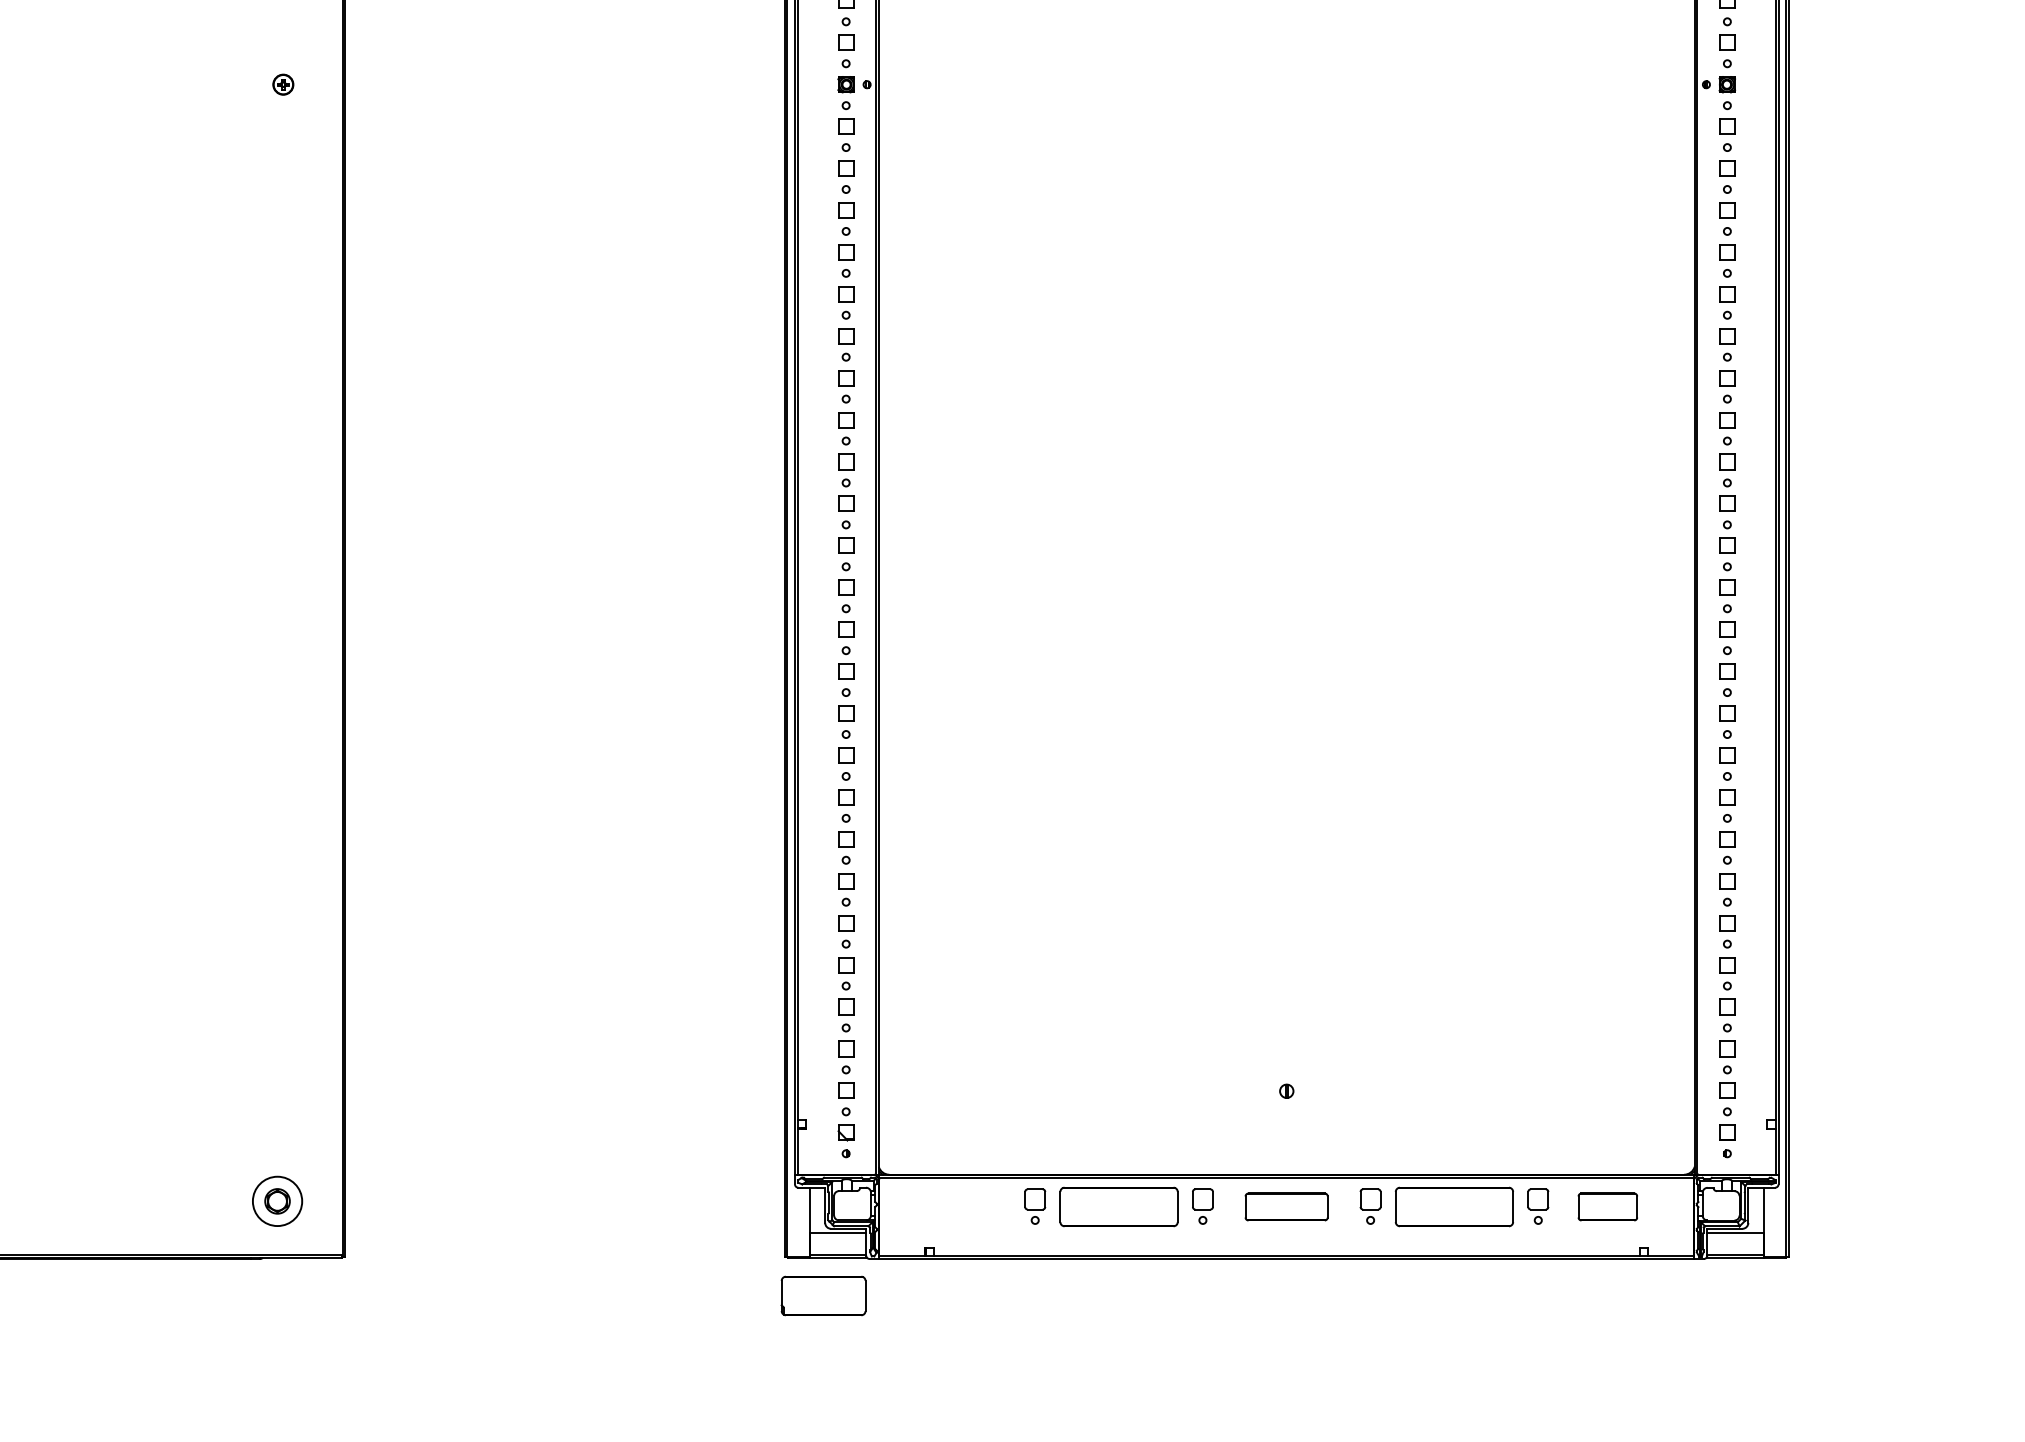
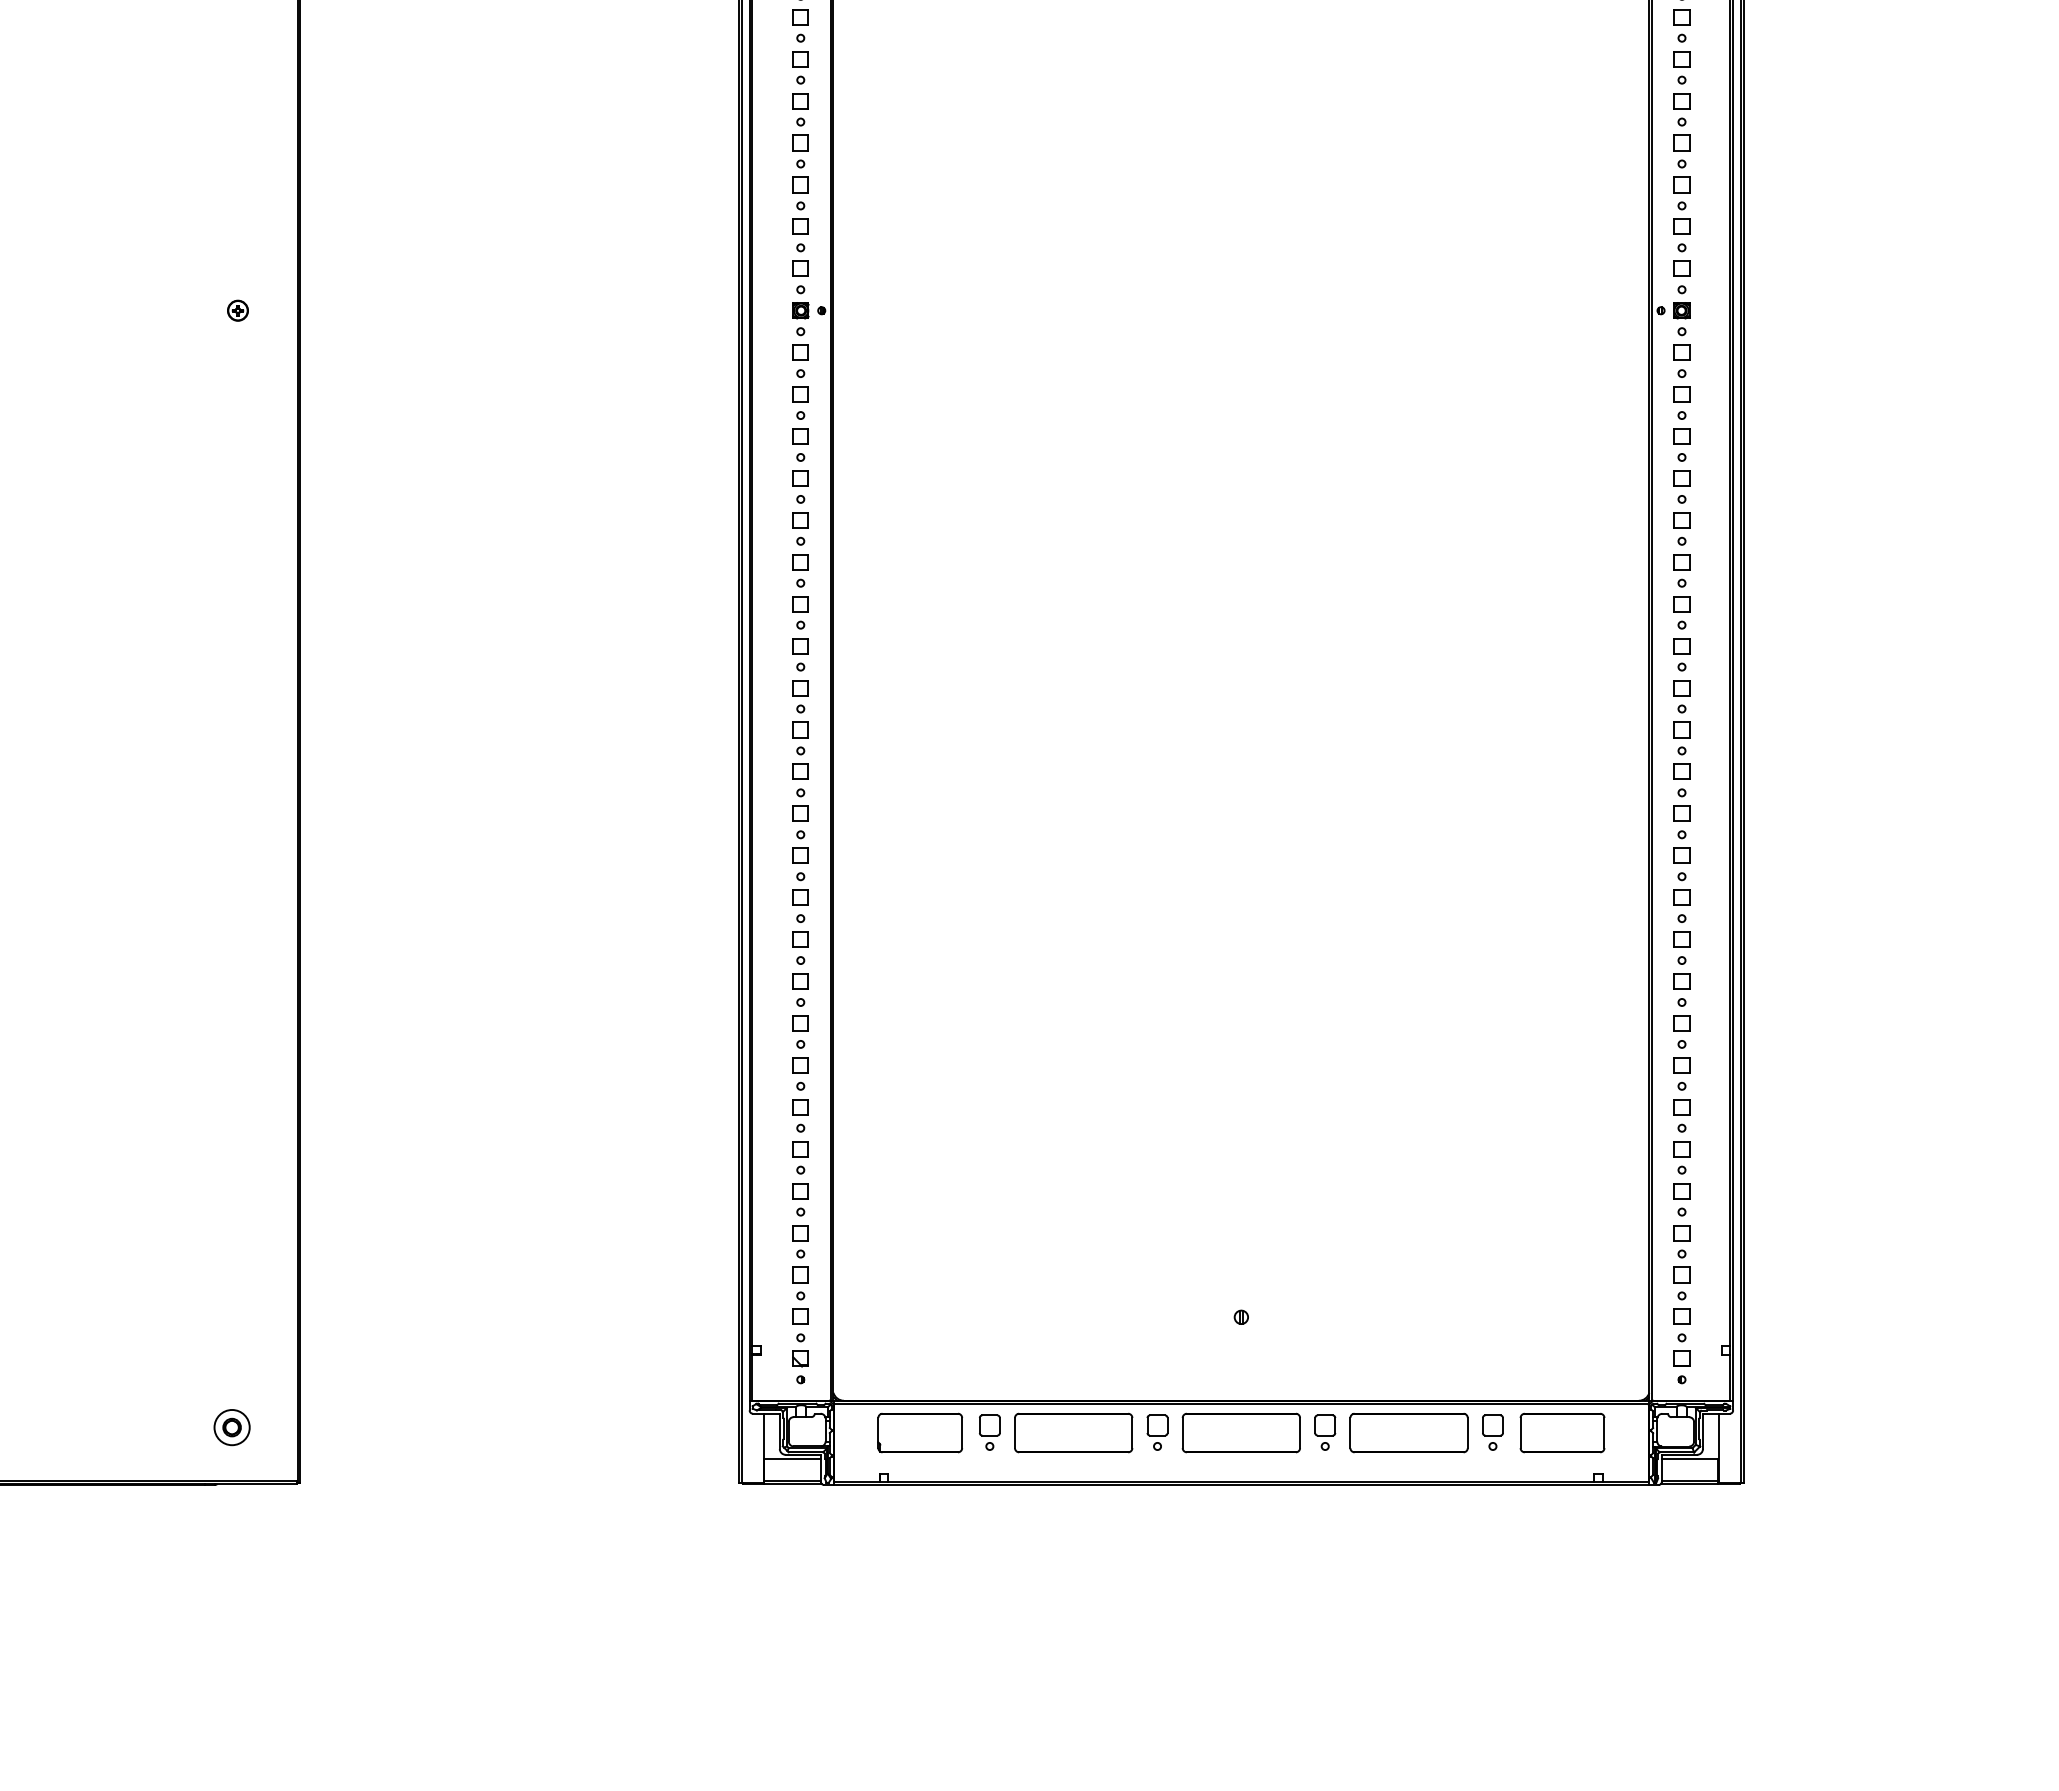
part: (276, 1201) -> (231, 1427), size x0.71
part: (1285, 1206) -> (1240, 1432), size x1.43
part: (1607, 1206) -> (1562, 1432), size x1.43
part: (822, 1295) -> (919, 1432), moved

